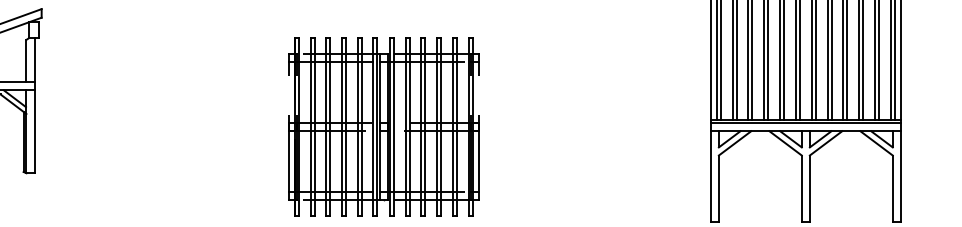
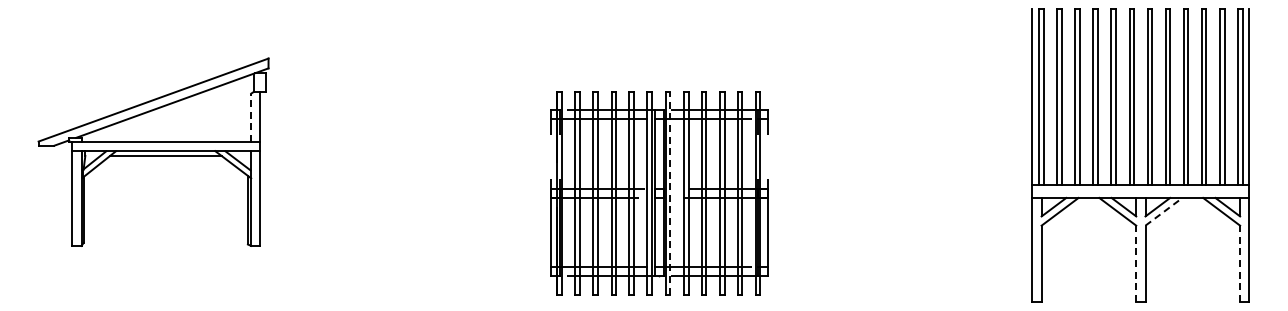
line: (26, 60) -> (251, 117), solid -> dashed
line: (805, 122) -> (1140, 188), removed
line: (393, 127) -> (670, 193), solid -> dashed
line: (826, 143) -> (1164, 211), solid -> dashed
line: (802, 188) -> (1136, 263), solid -> dashed
line: (893, 188) -> (1240, 263), solid -> dashed

